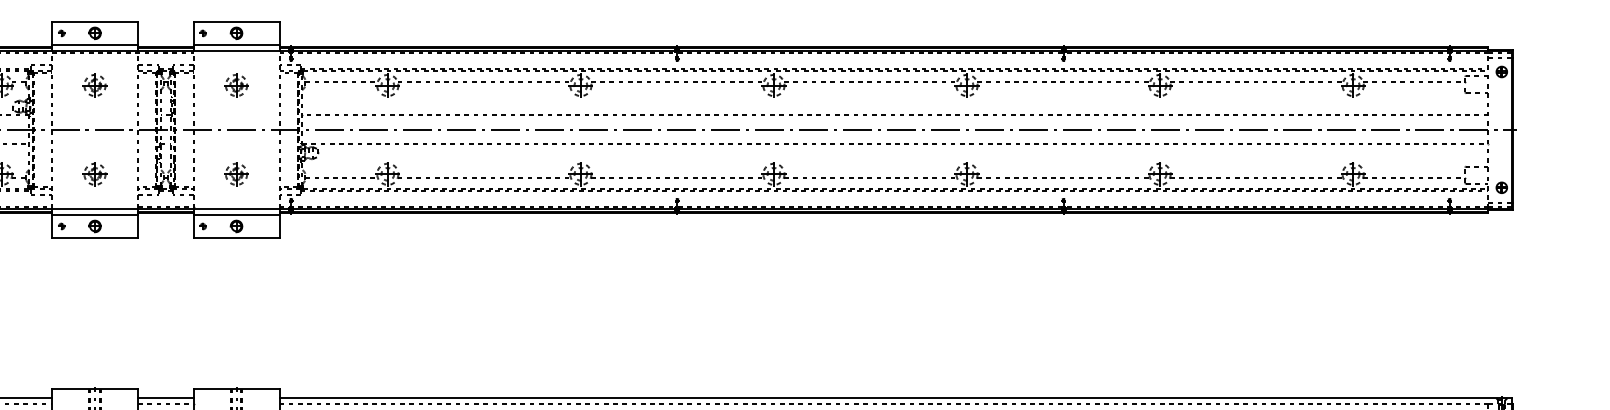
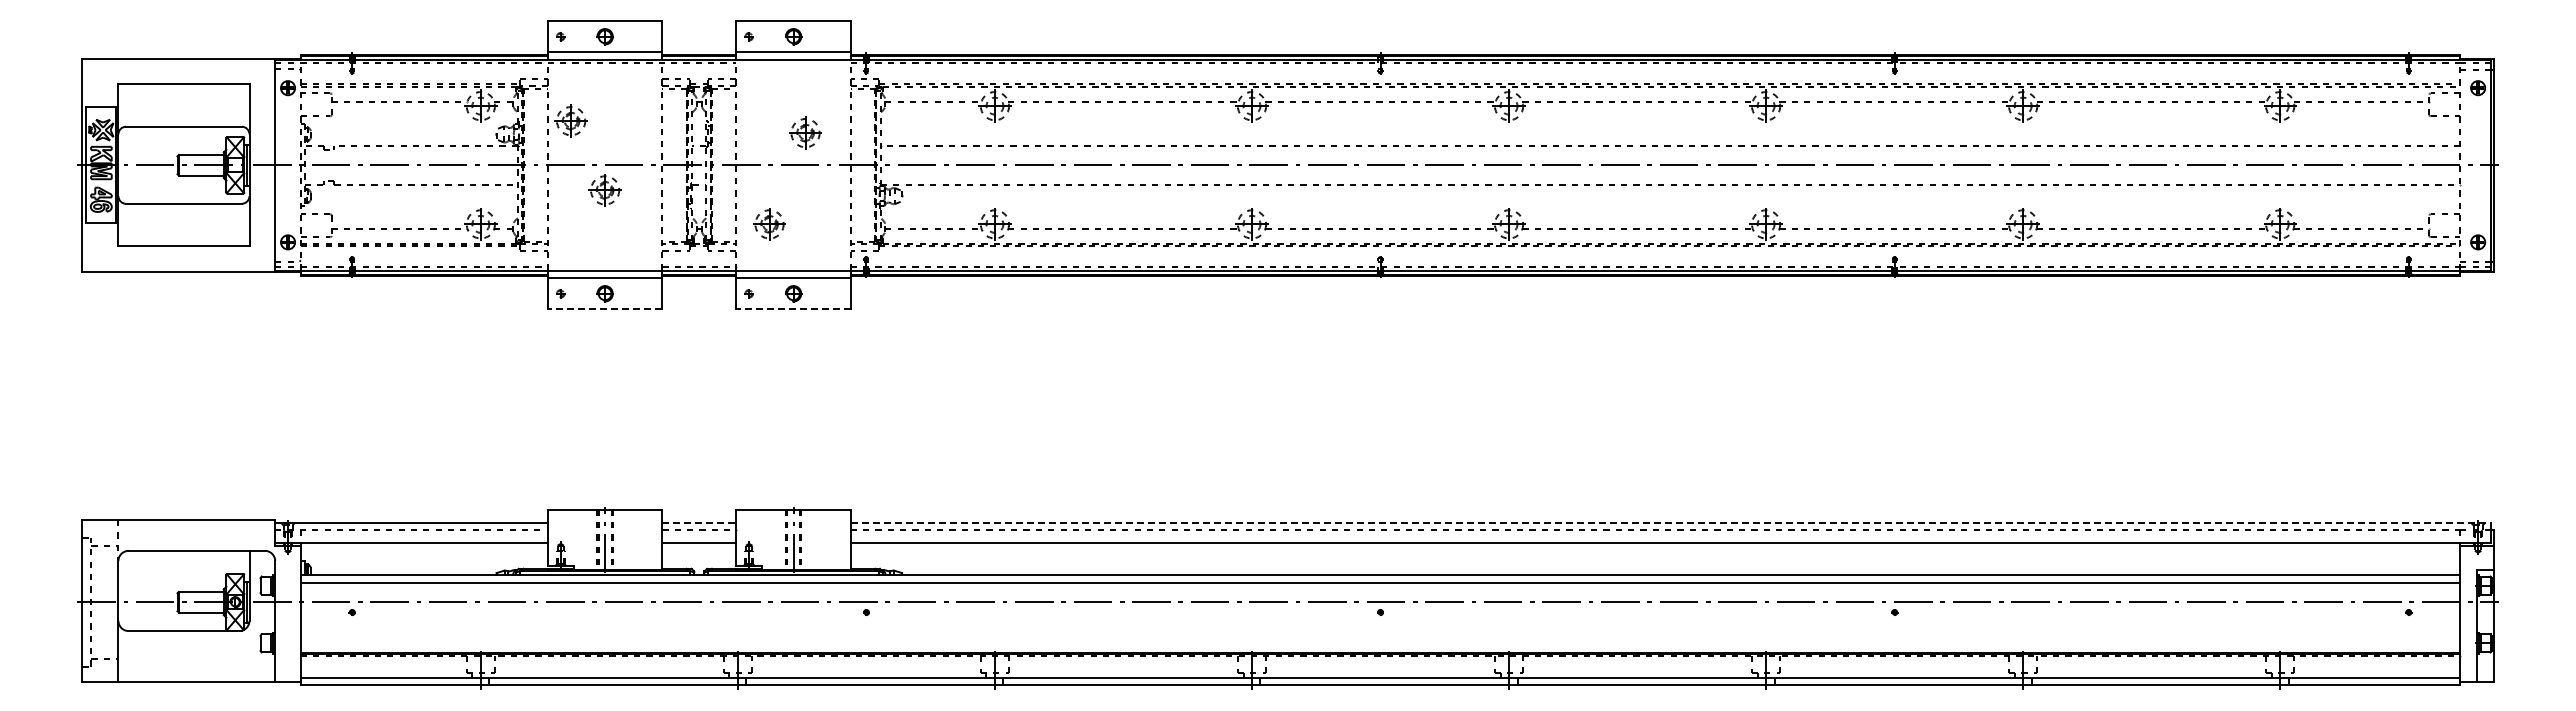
part: (94, 85) -> (570, 120), moved
part: (236, 85) -> (805, 132), moved
part: (94, 174) -> (604, 190), moved
part: (236, 174) -> (769, 224), moved
line: (94, 238) -> (604, 309), solid -> dashed
line: (236, 238) -> (793, 309), solid -> dashed
line: (165, 398) -> (699, 522), solid -> dashed
line: (895, 398) -> (1671, 522), solid -> dashed

